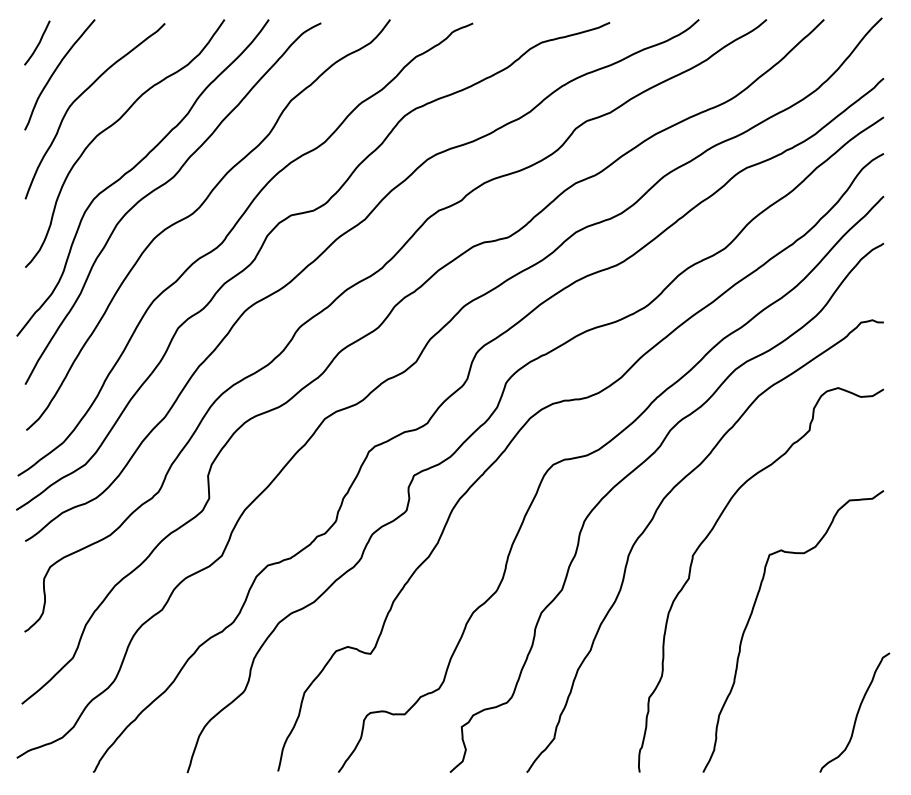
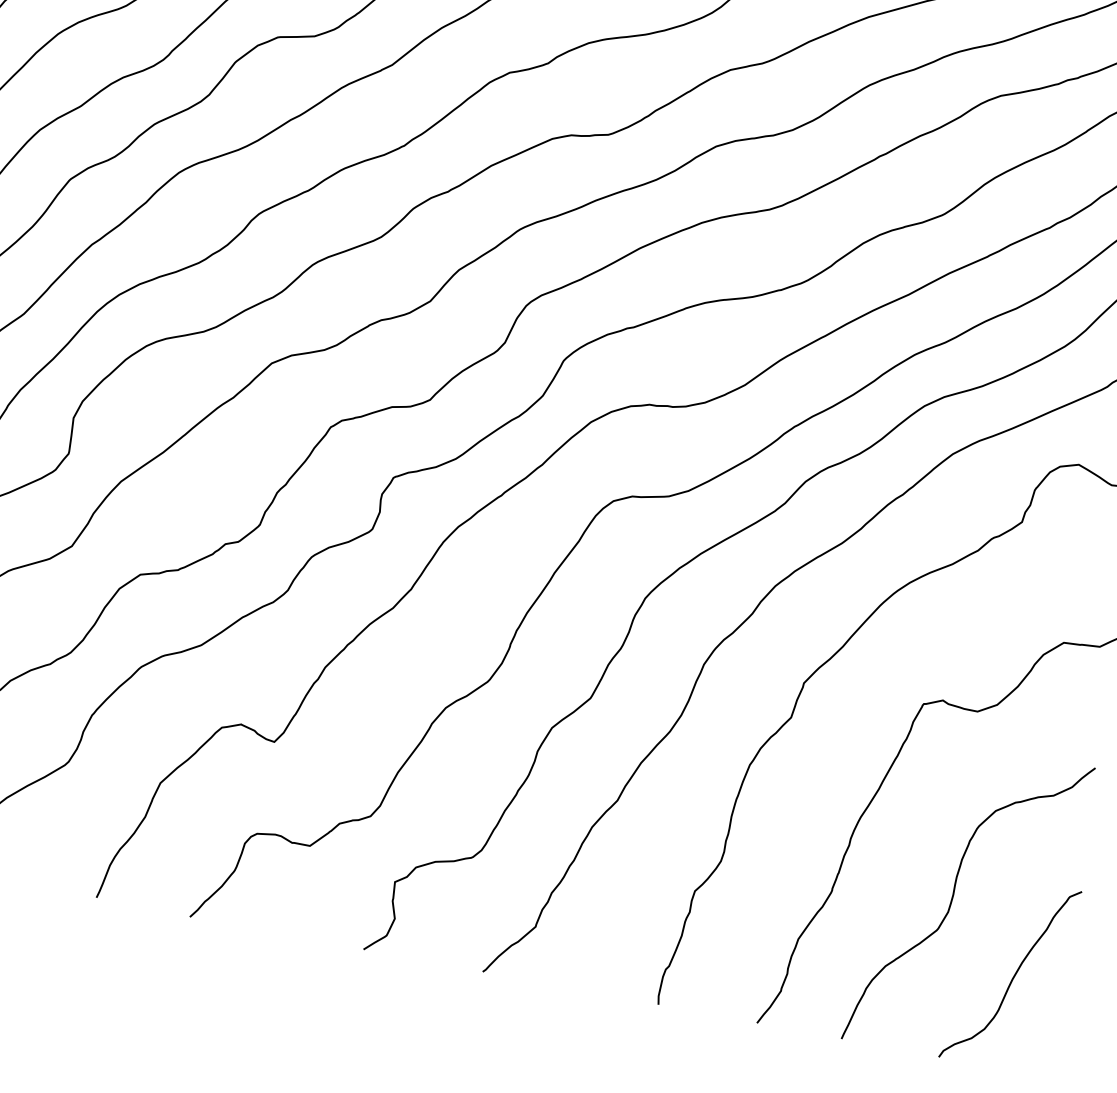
curve: (811, 670) -> (955, 896), added

